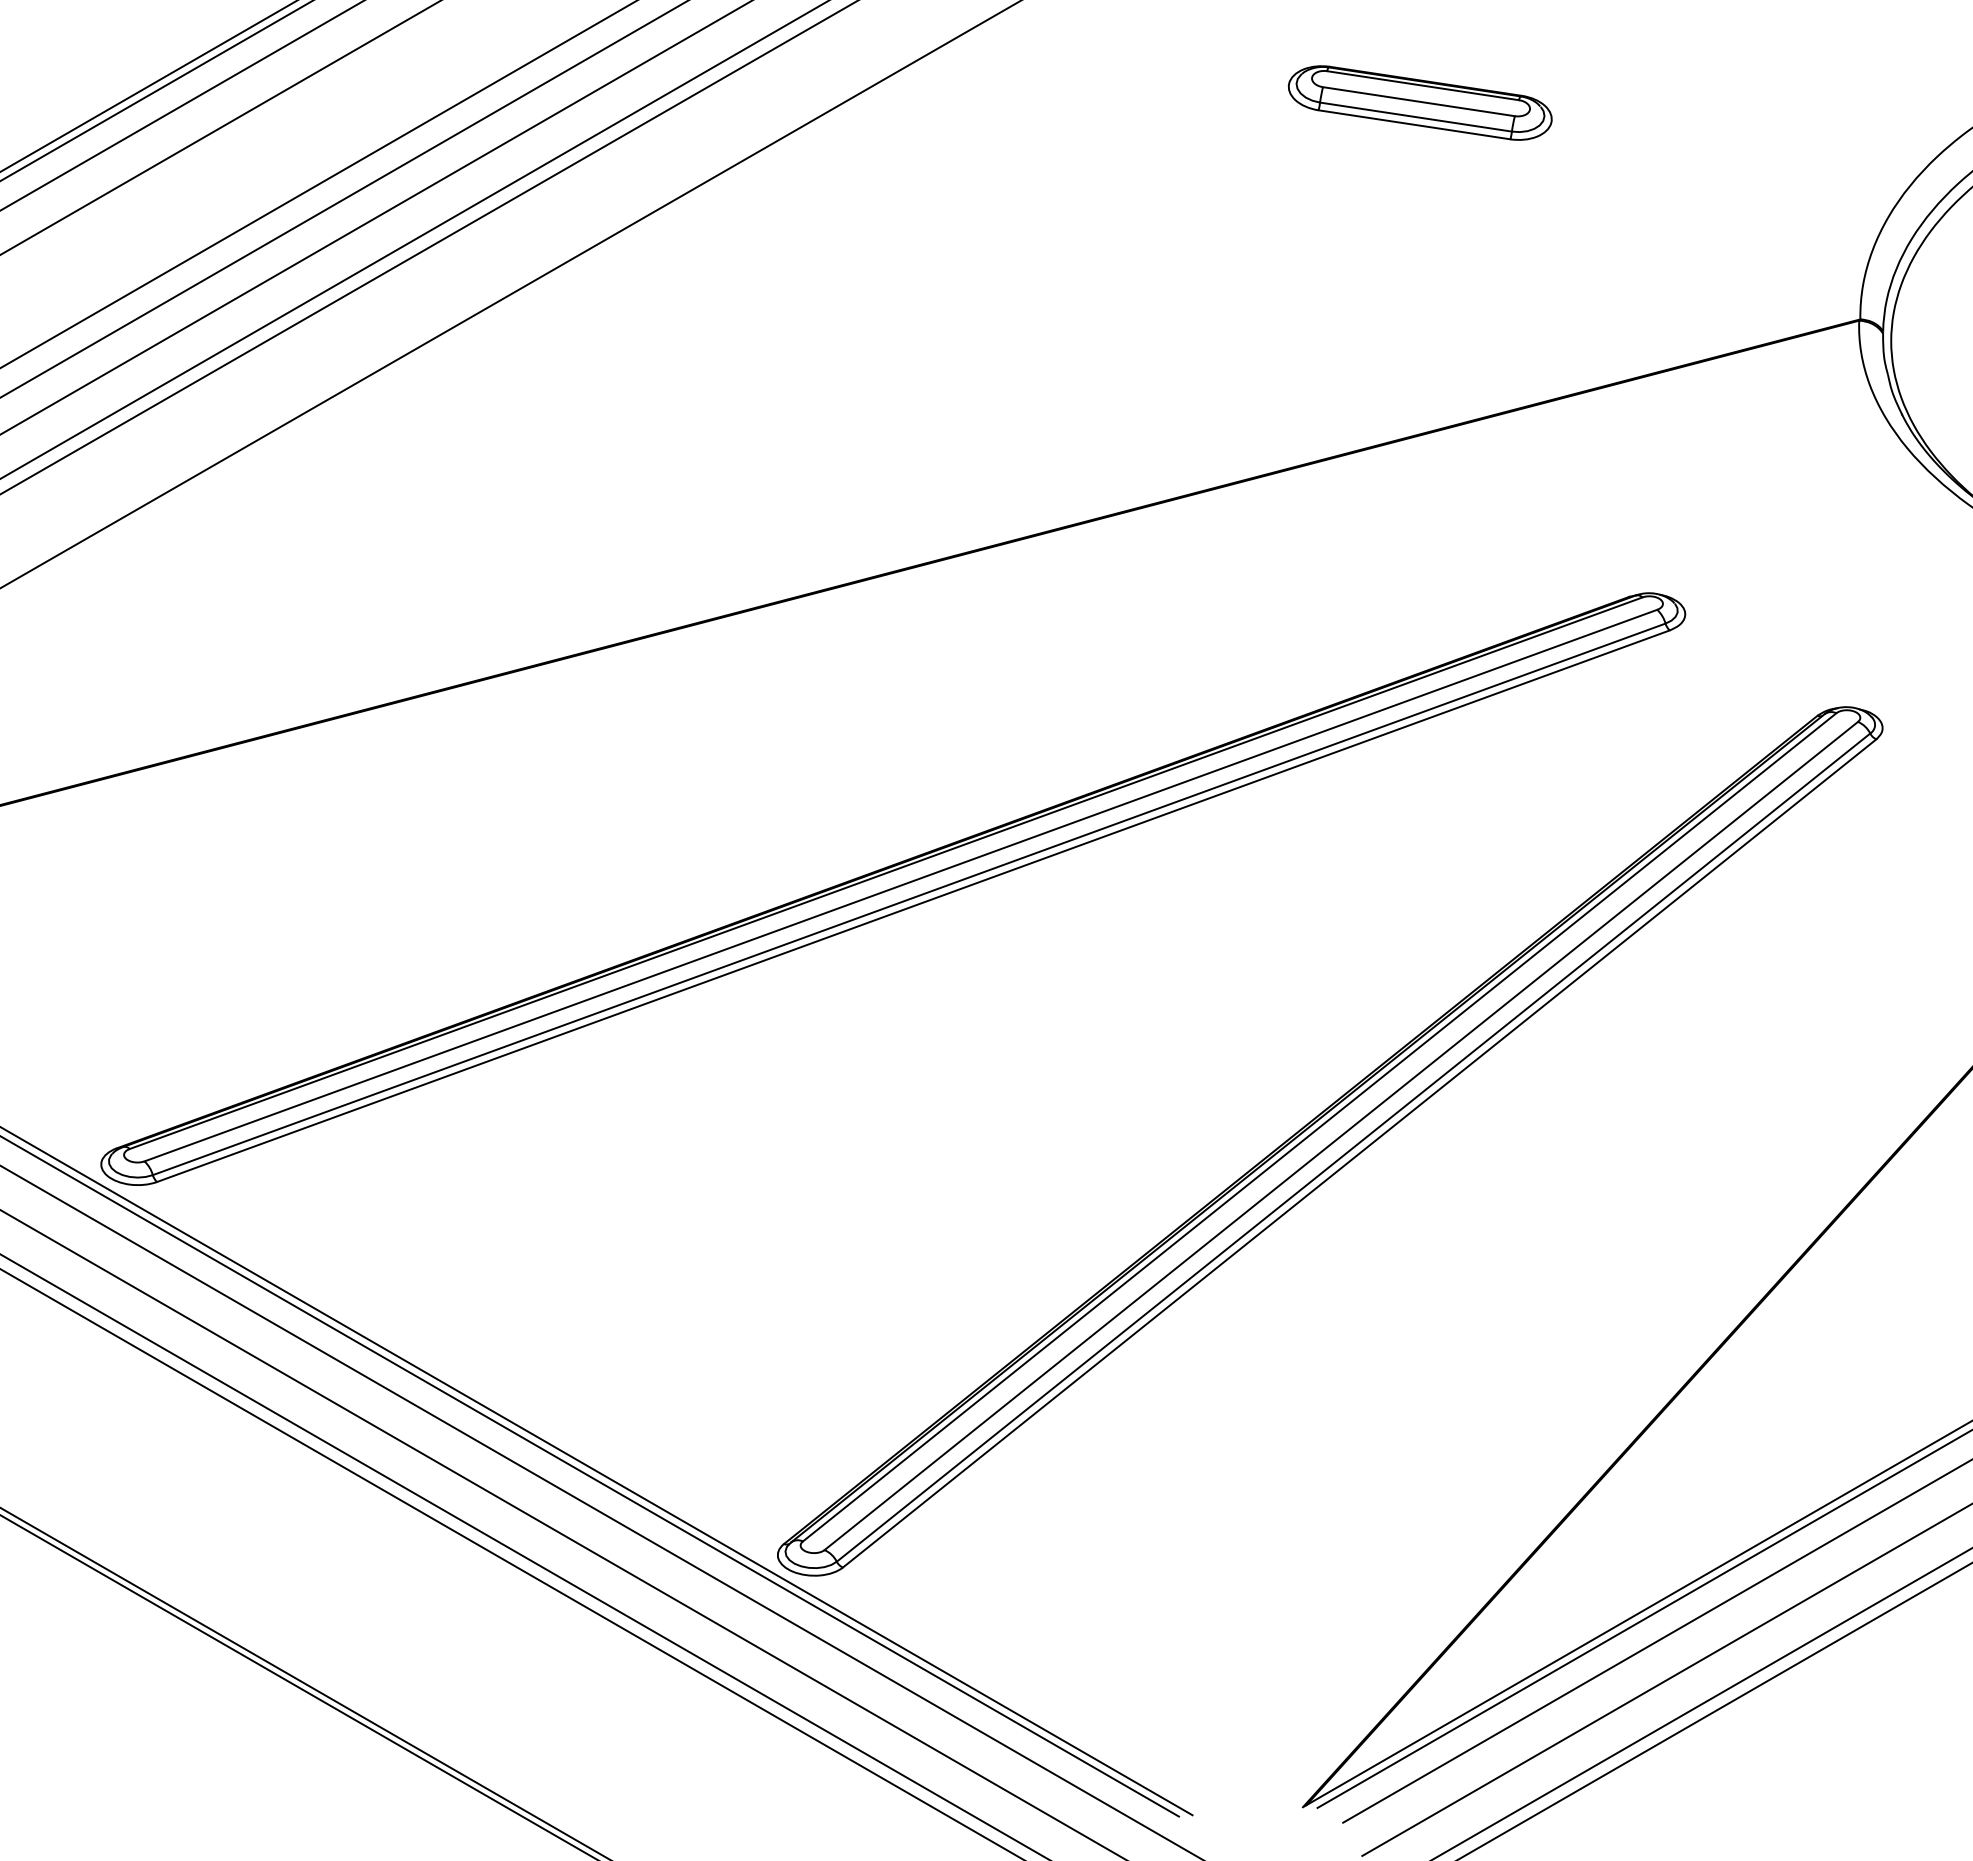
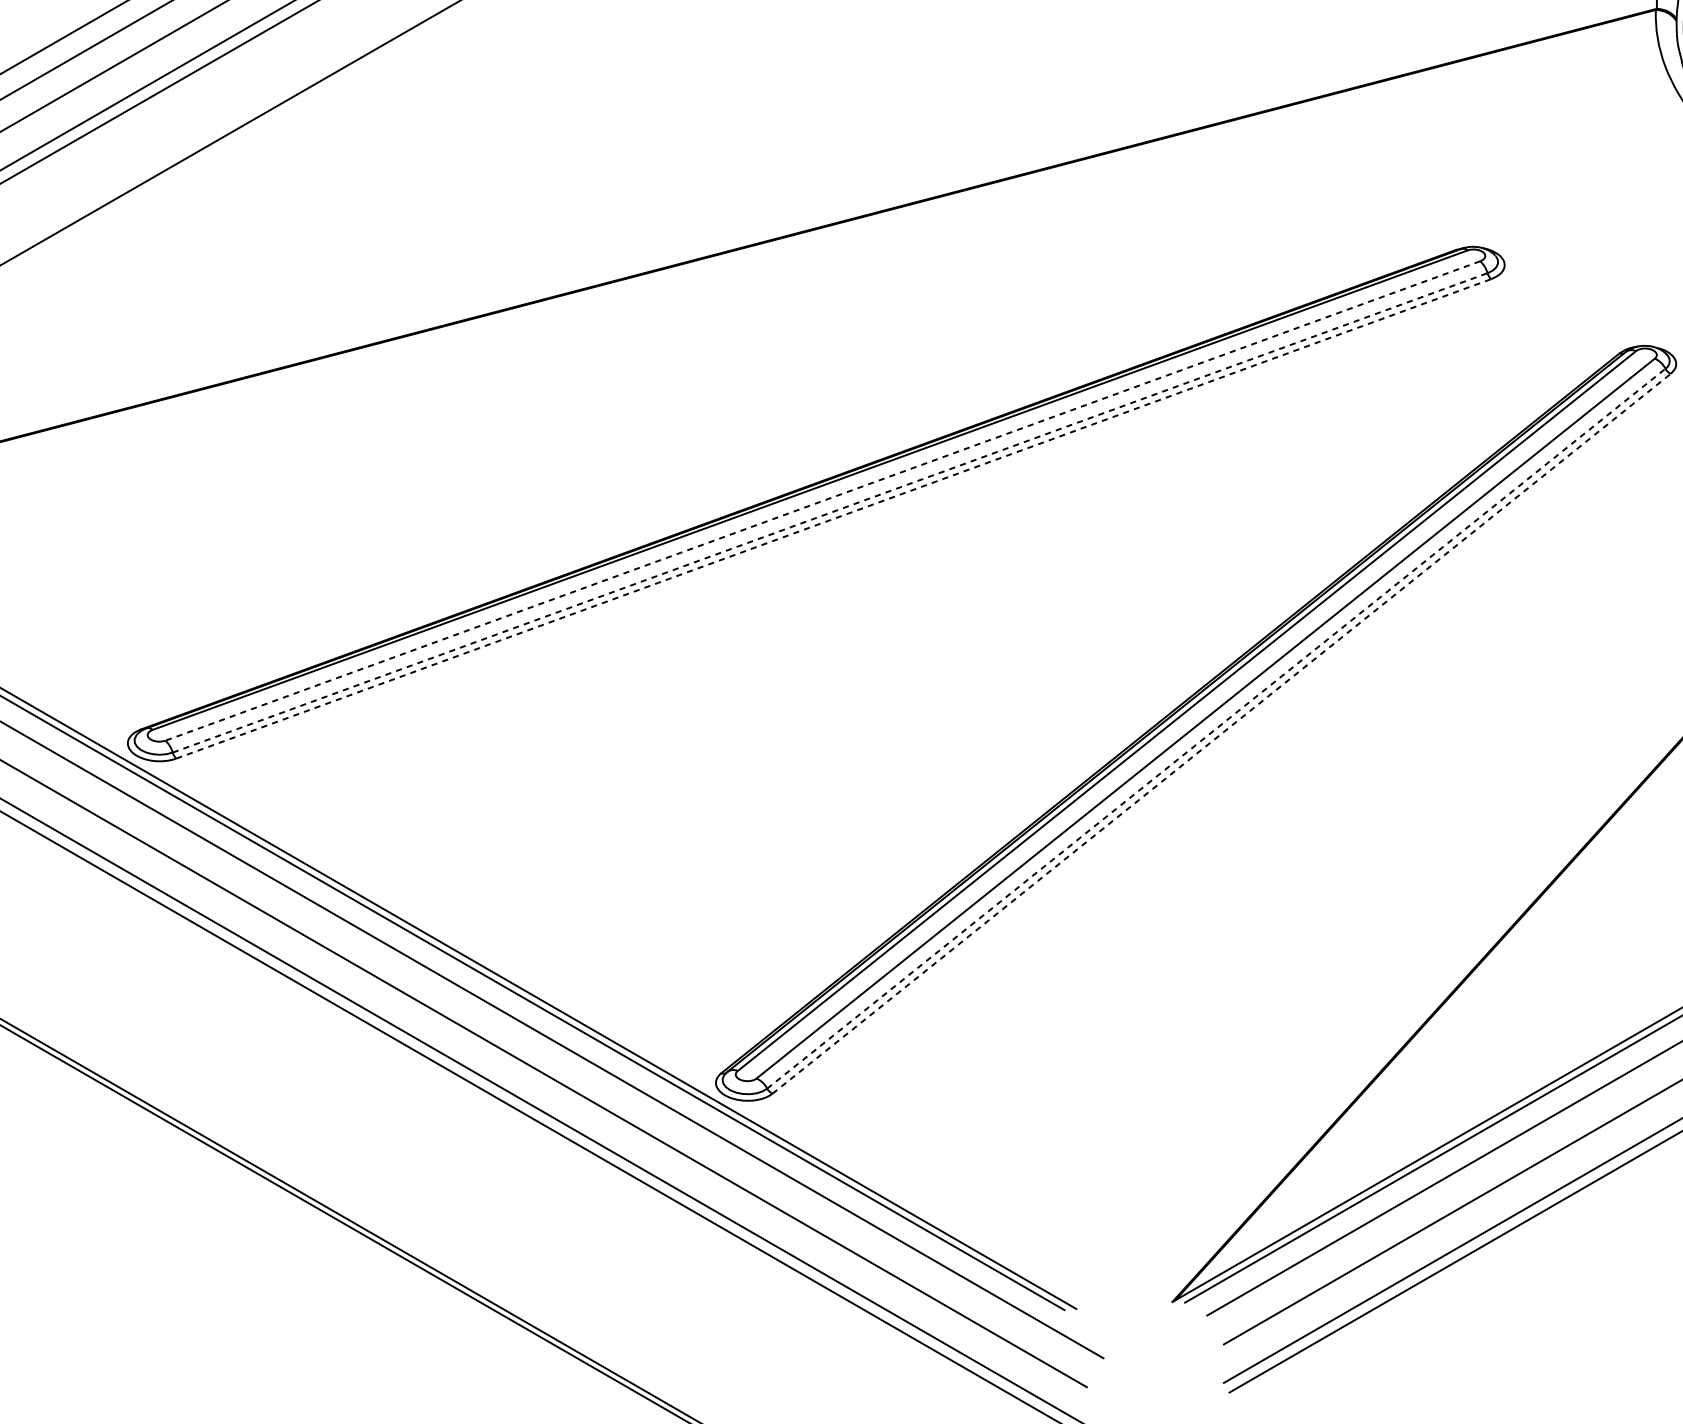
line: (900, 885) -> (822, 500), solid -> dashed
line: (909, 899) -> (830, 513), solid -> dashed
line: (913, 906) -> (833, 519), solid -> dashed
line: (1353, 1147) -> (1216, 728), solid -> dashed
line: (1360, 1153) -> (1222, 733), solid -> dashed

